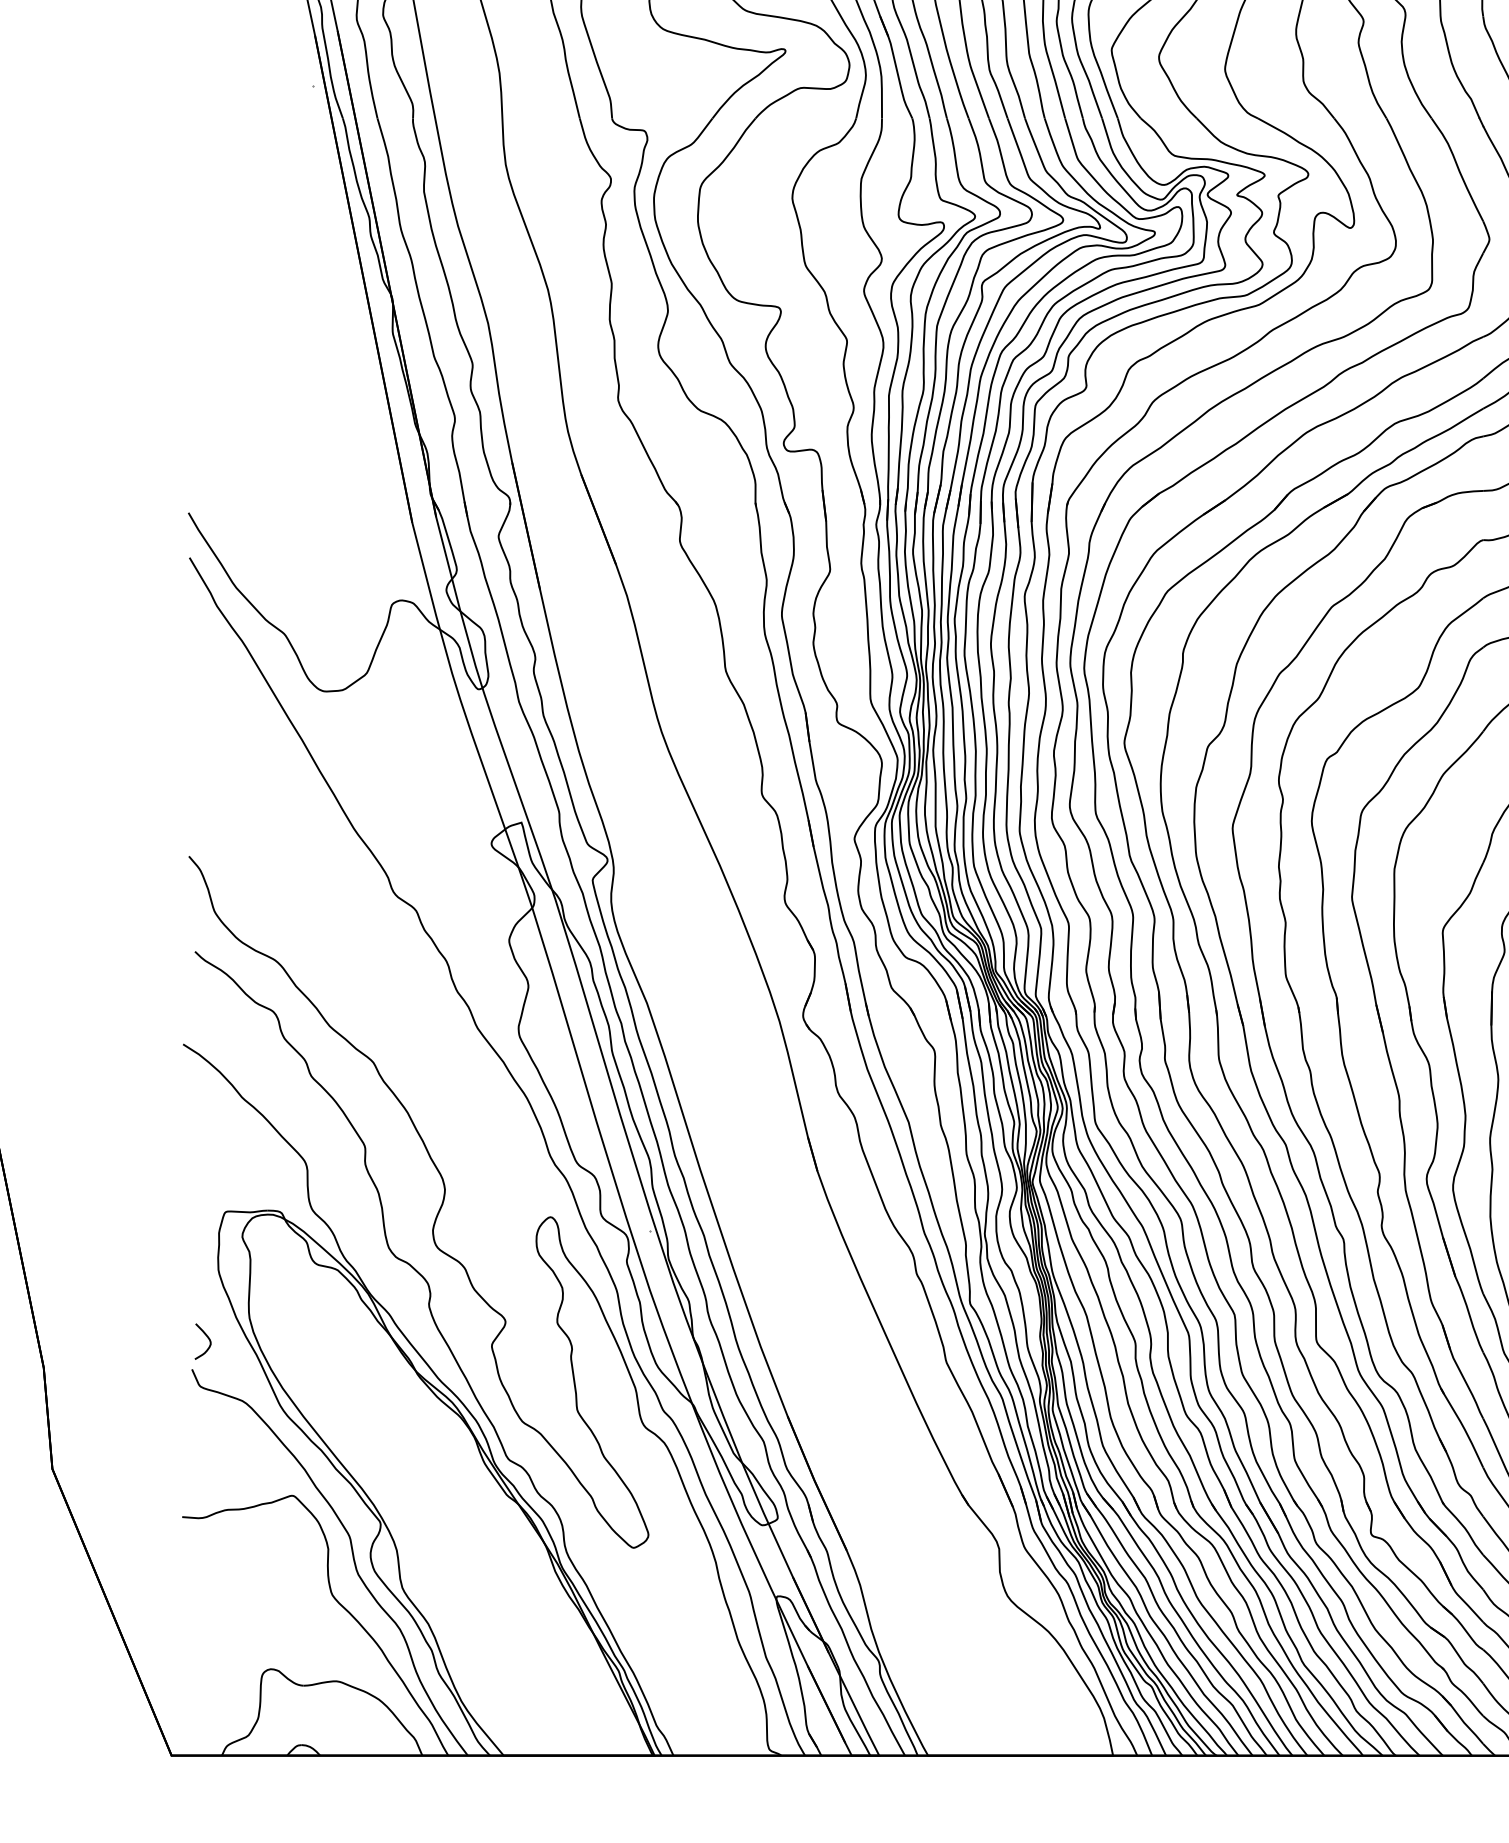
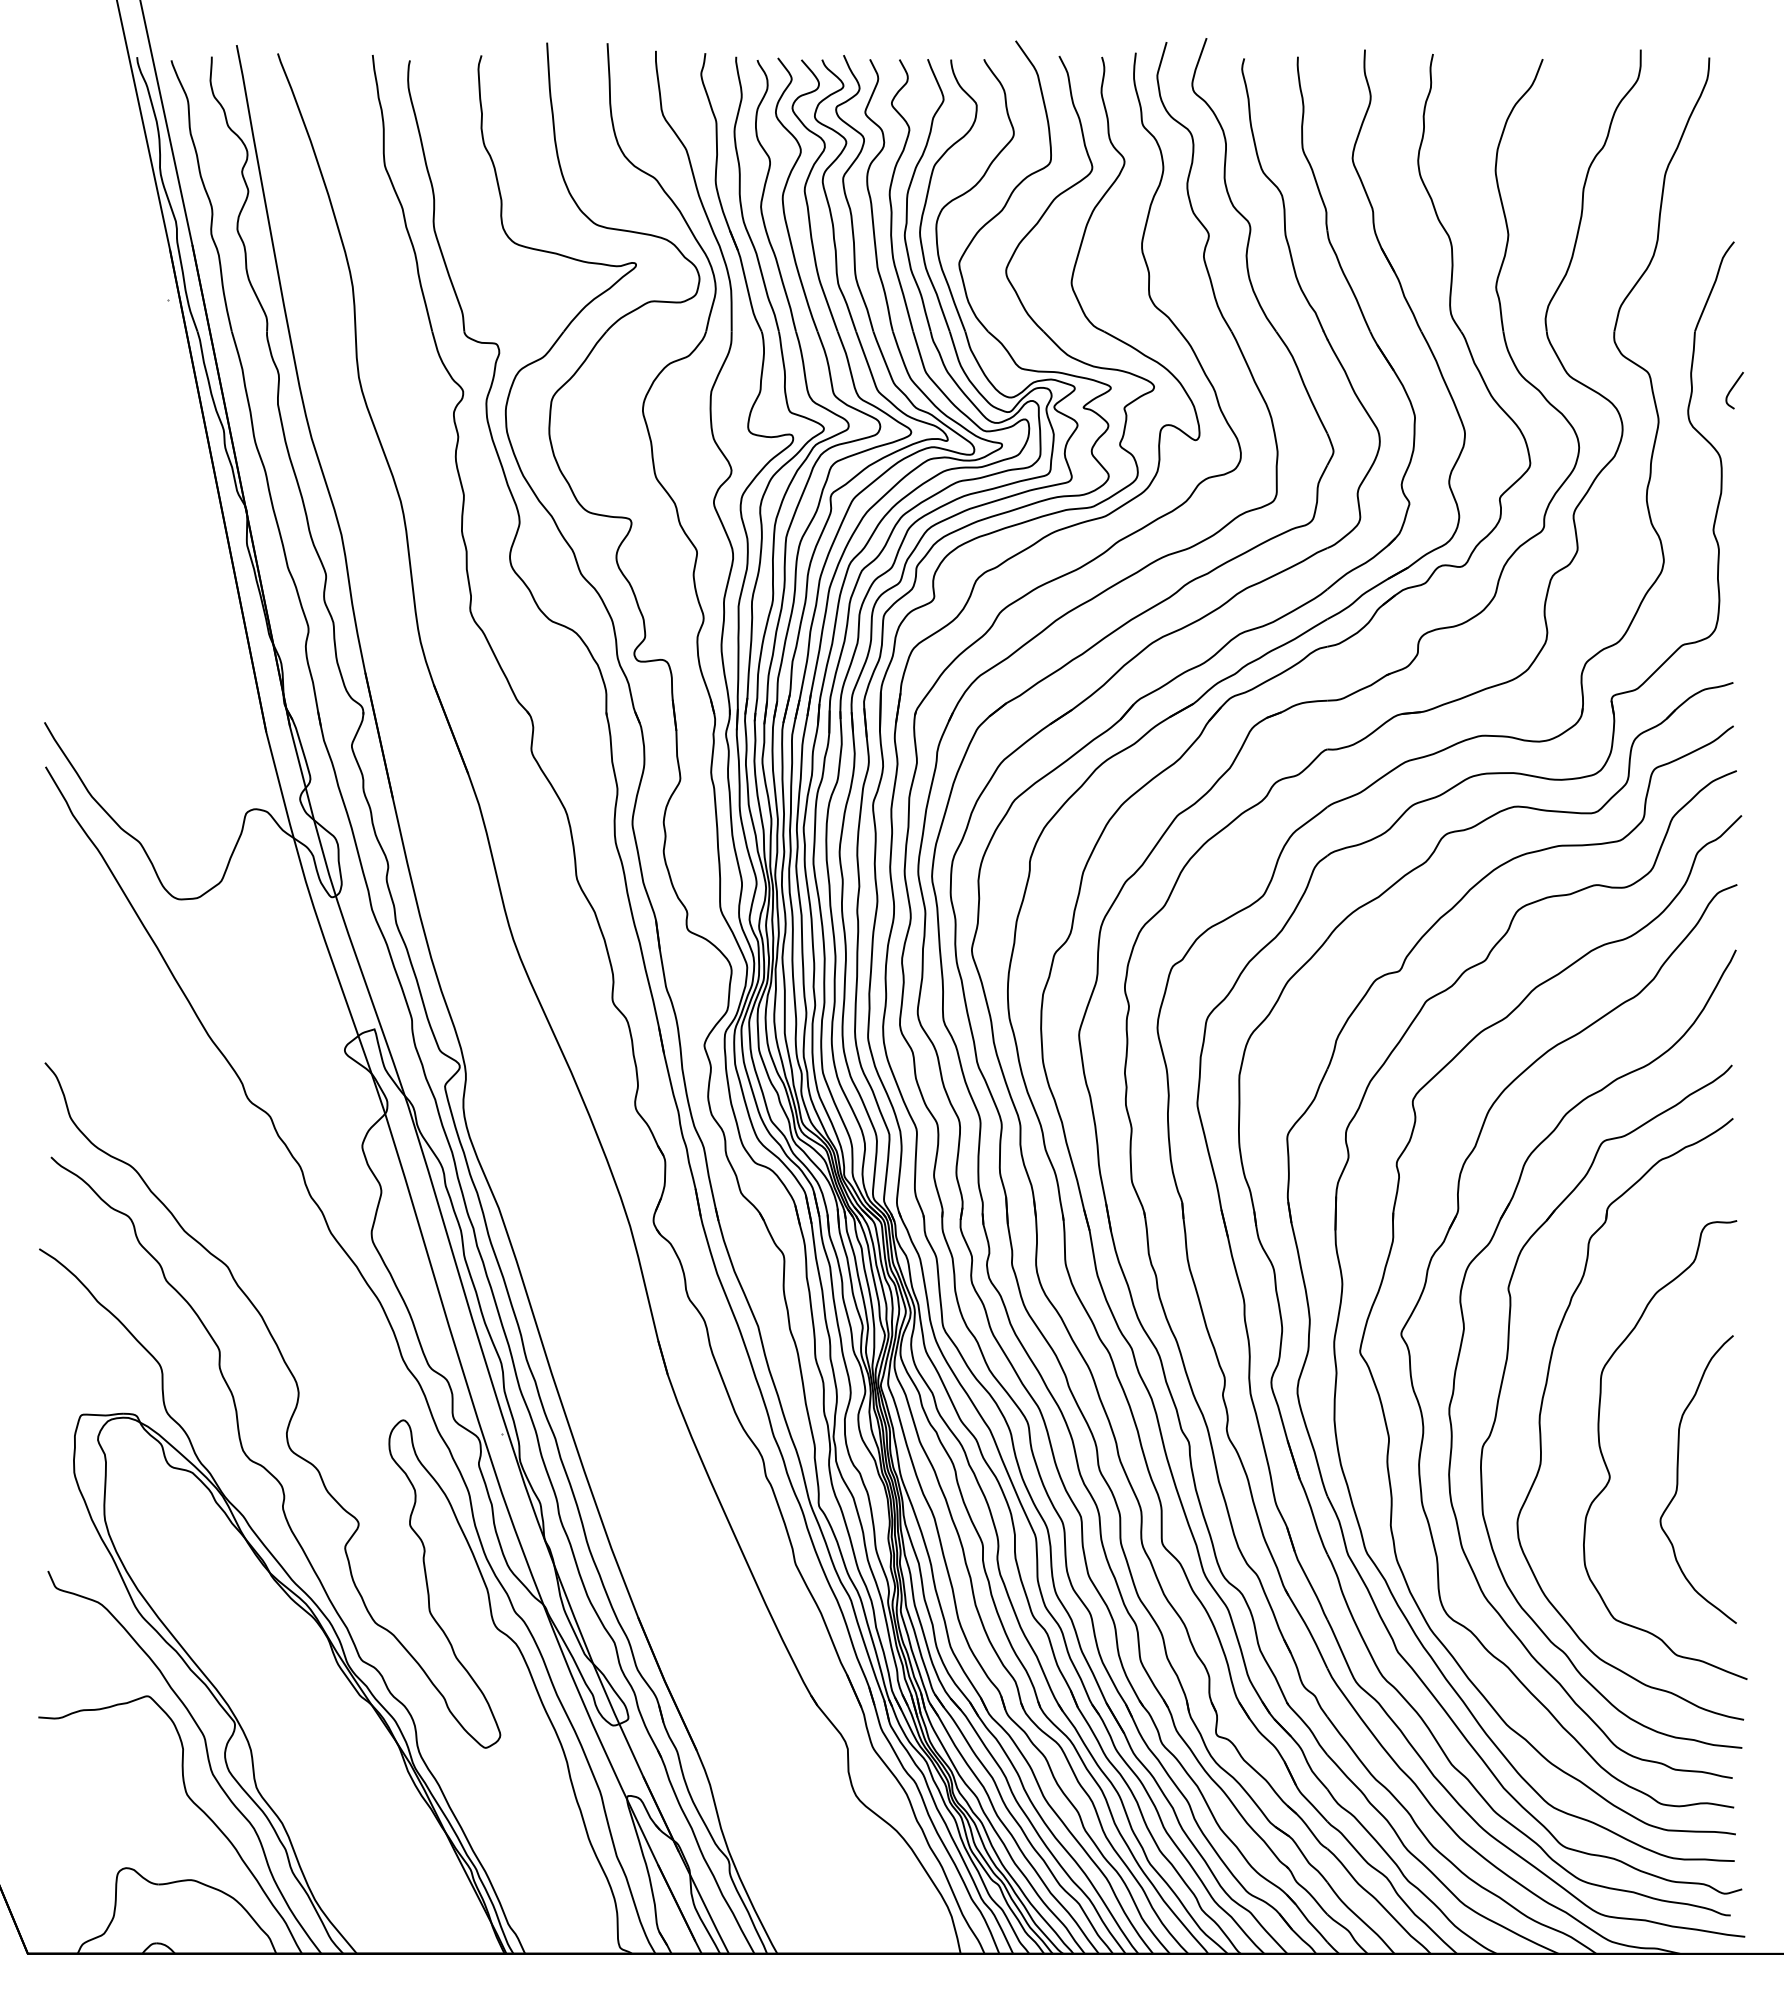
curve: (207, 1338) -> (63, 1540), removed

